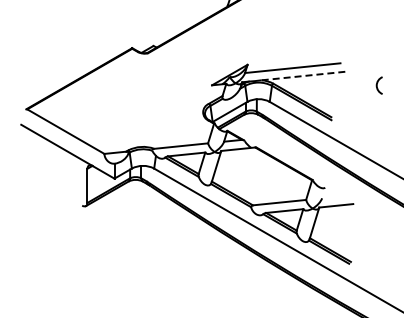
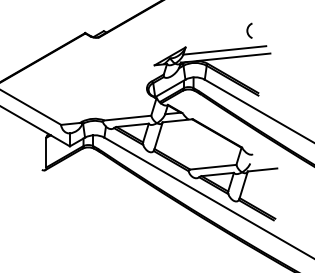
line: (302, 76) -> (233, 57), dashed -> solid
arc: (377, 85) -> (247, 30), moved

